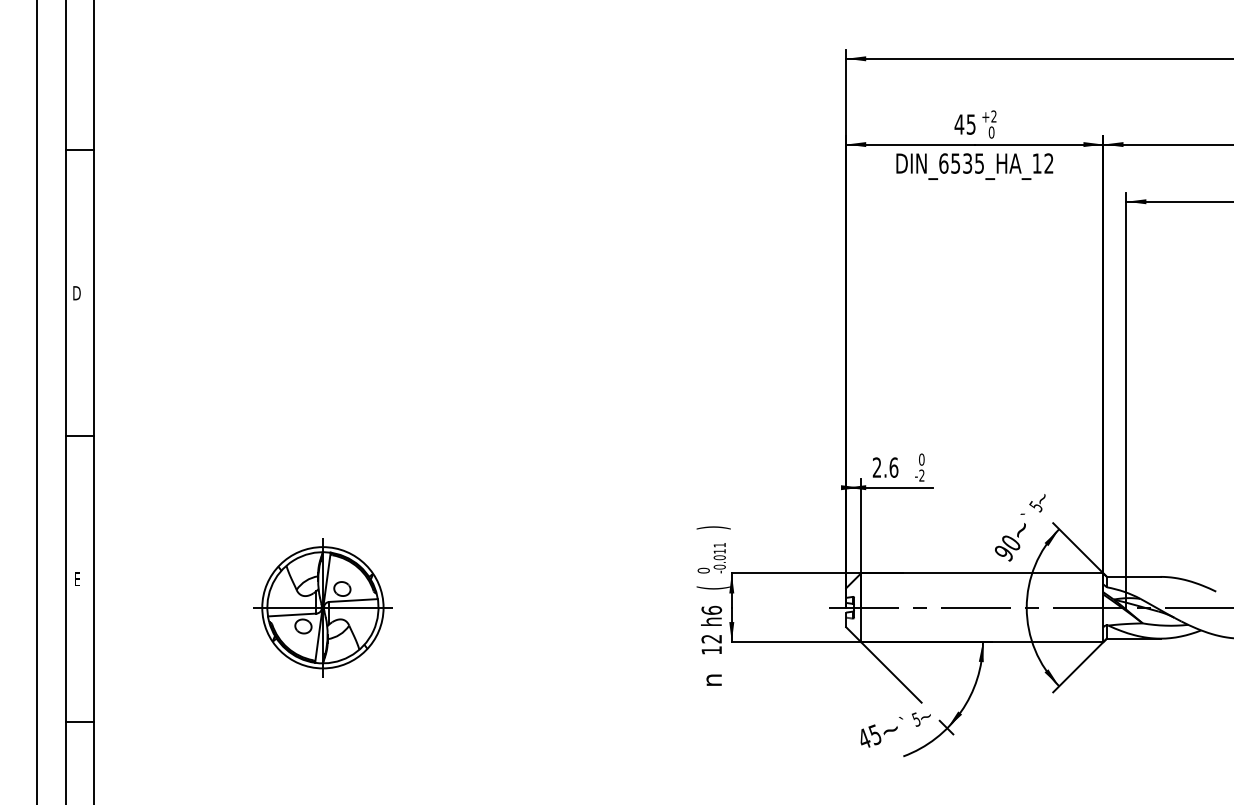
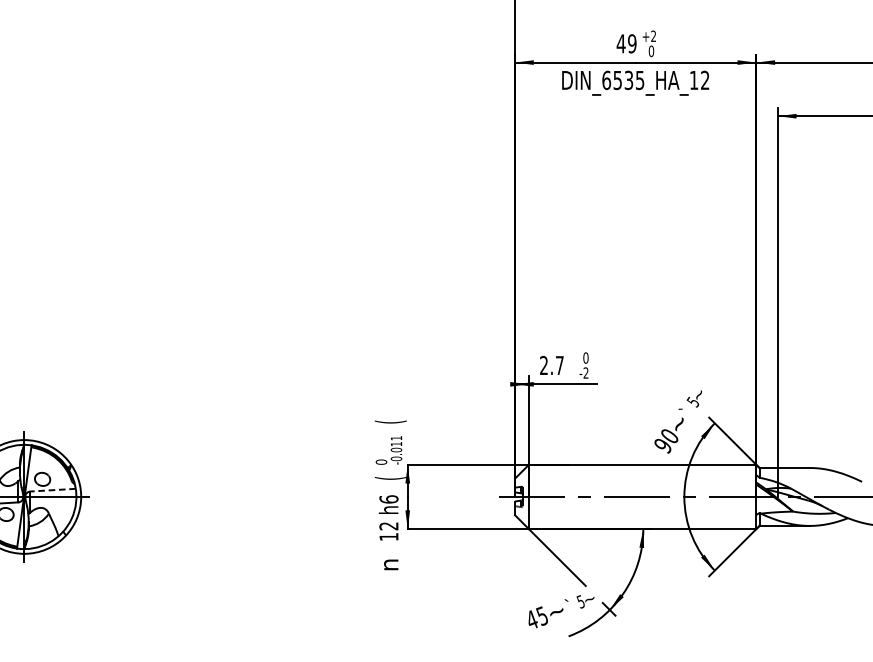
text: (970, 124) -> (631, 43), 45 -> 49
text: (893, 467) -> (559, 365), 2.6 -> 2.7
text: (713, 527) -> (390, 421), ) -> (
line: (353, 600) -> (52, 490), solid -> dashed

